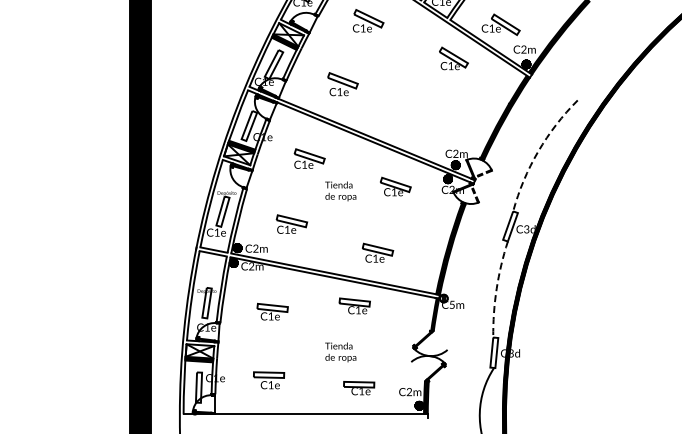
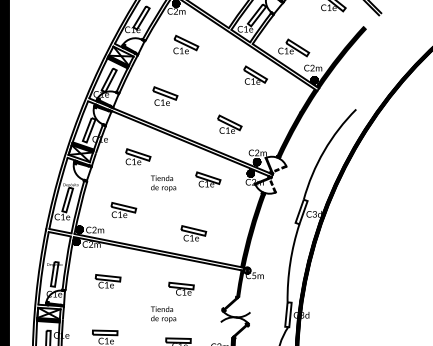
part: (422, 118) -> (230, 124), added
arc: (538, 151) -> (324, 151), dashed -> solid
arc: (496, 288) -> (290, 262), dashed -> solid
part: (354, 305) -> (181, 288), moved

